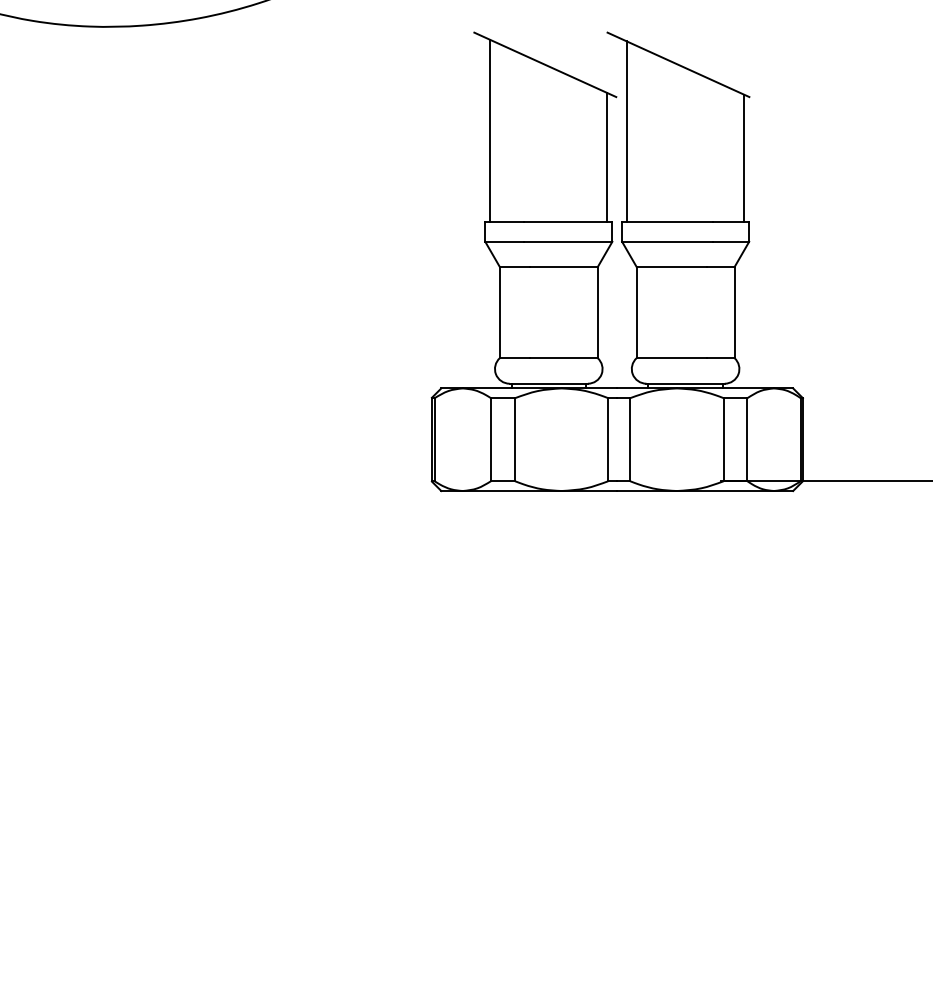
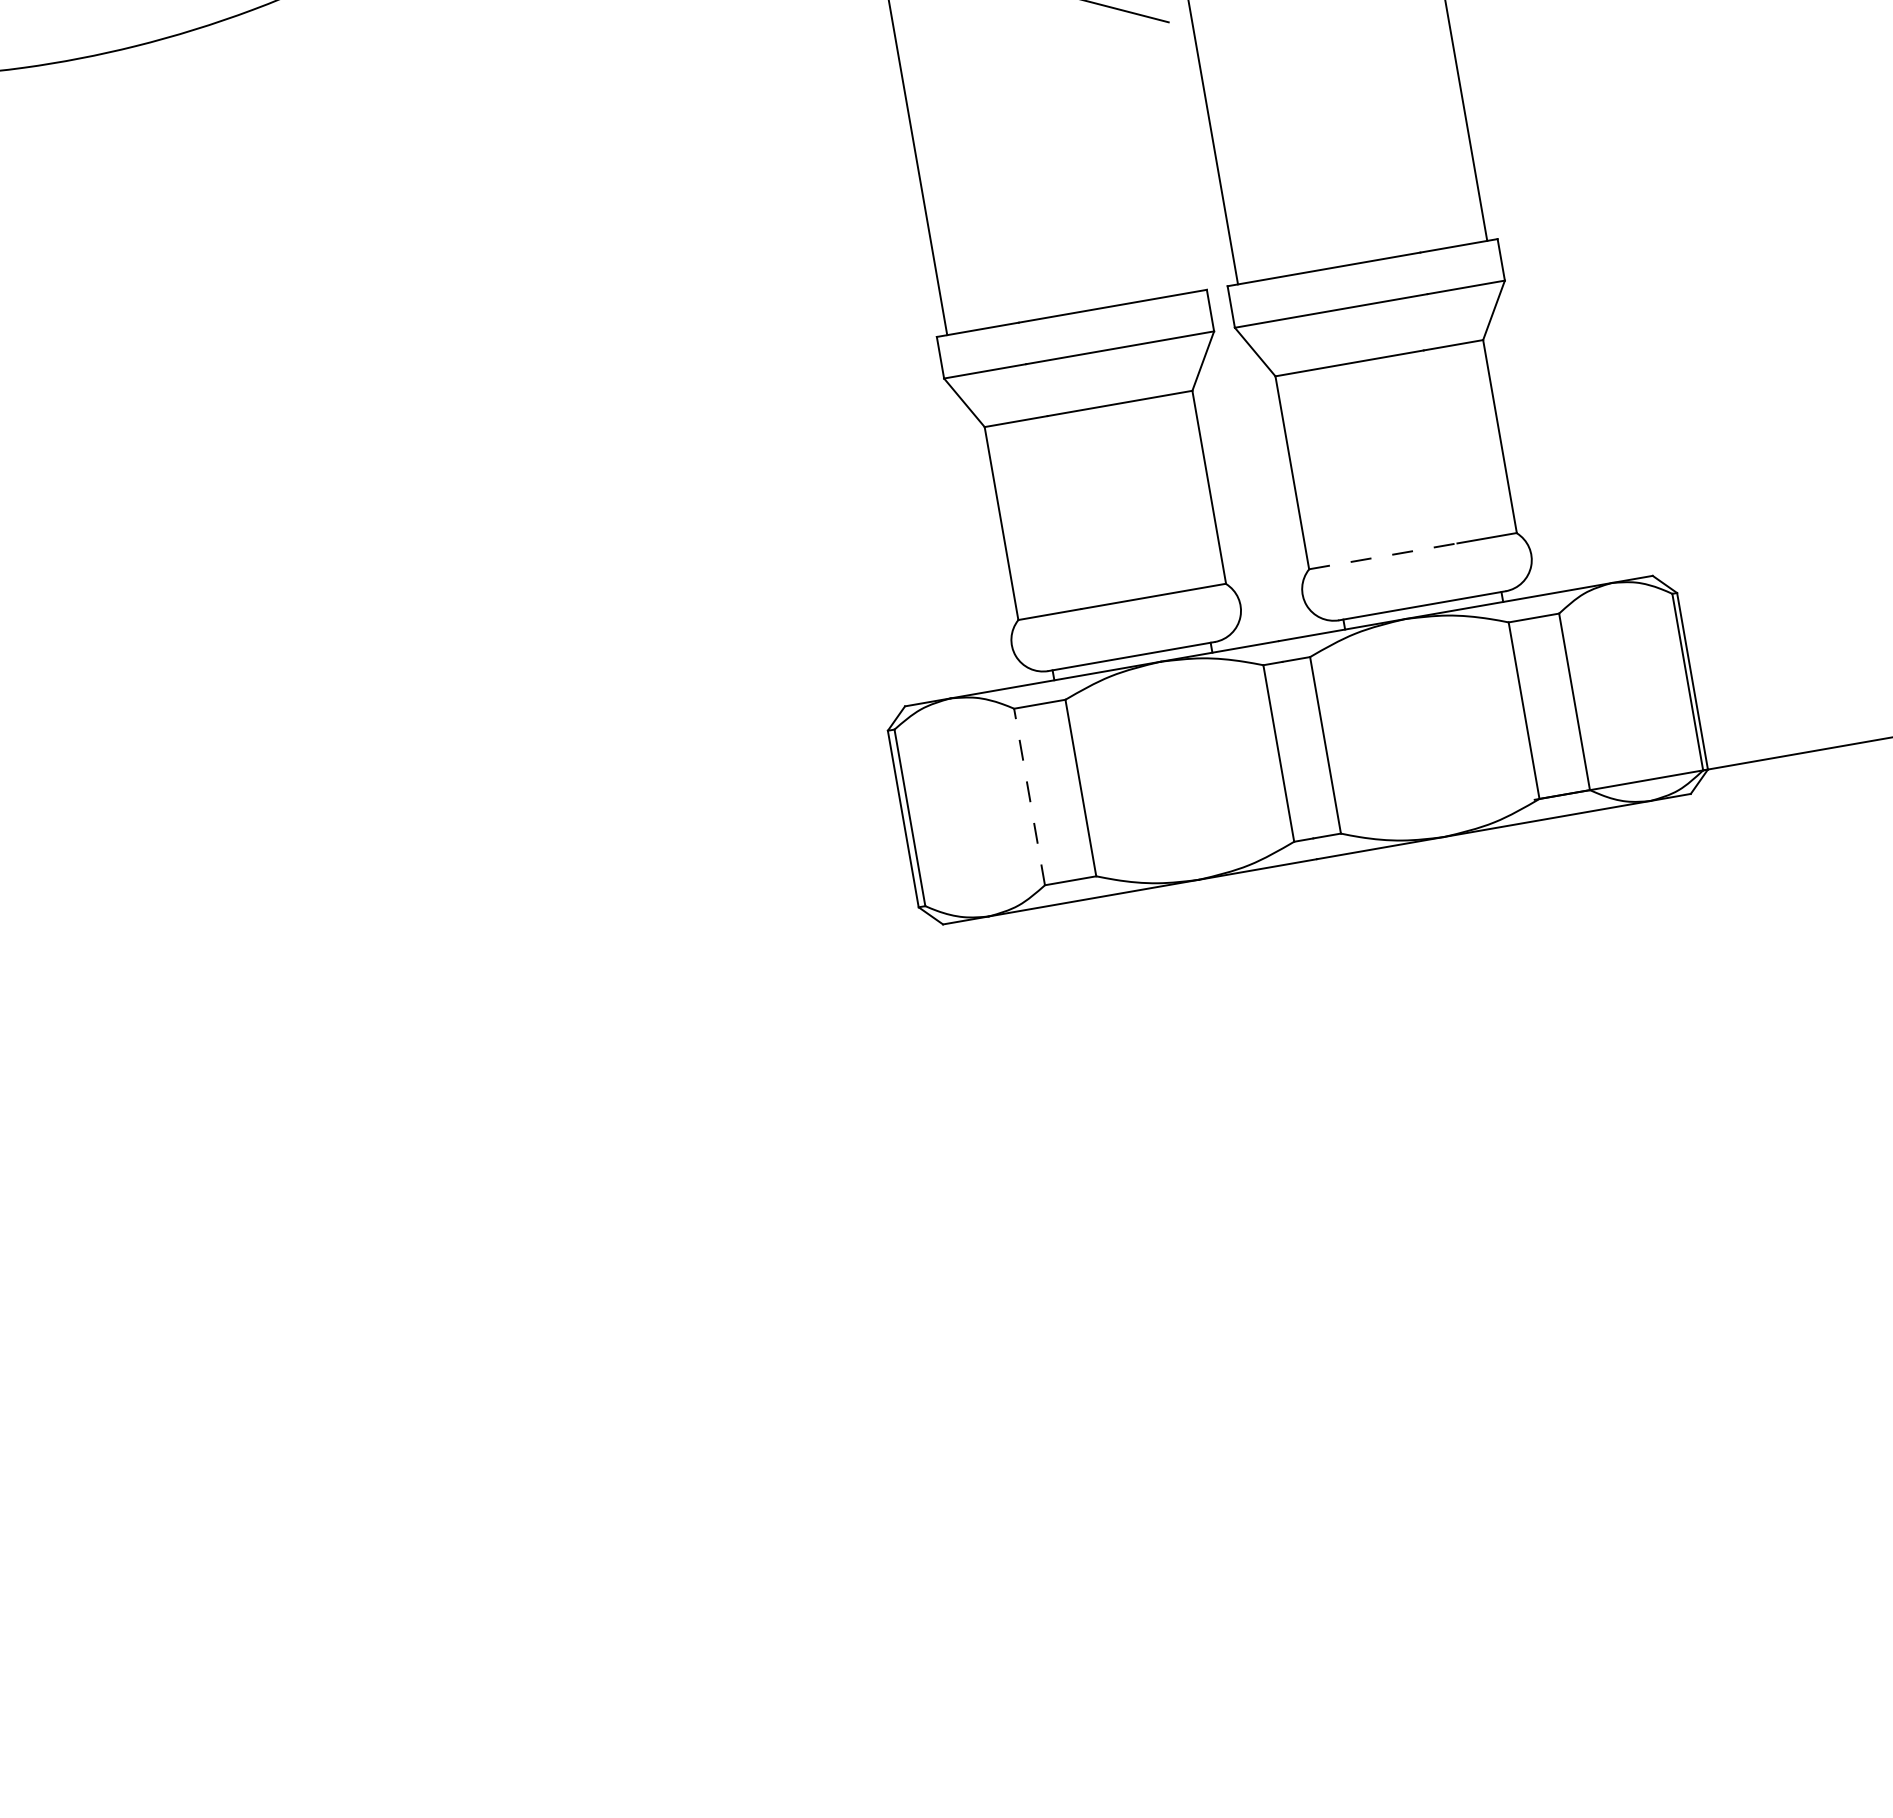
line: (607, 157) -> (1172, 154), removed
line: (671, 358) -> (1383, 557), solid -> dashed
line: (490, 439) -> (1028, 796), solid -> dashed

